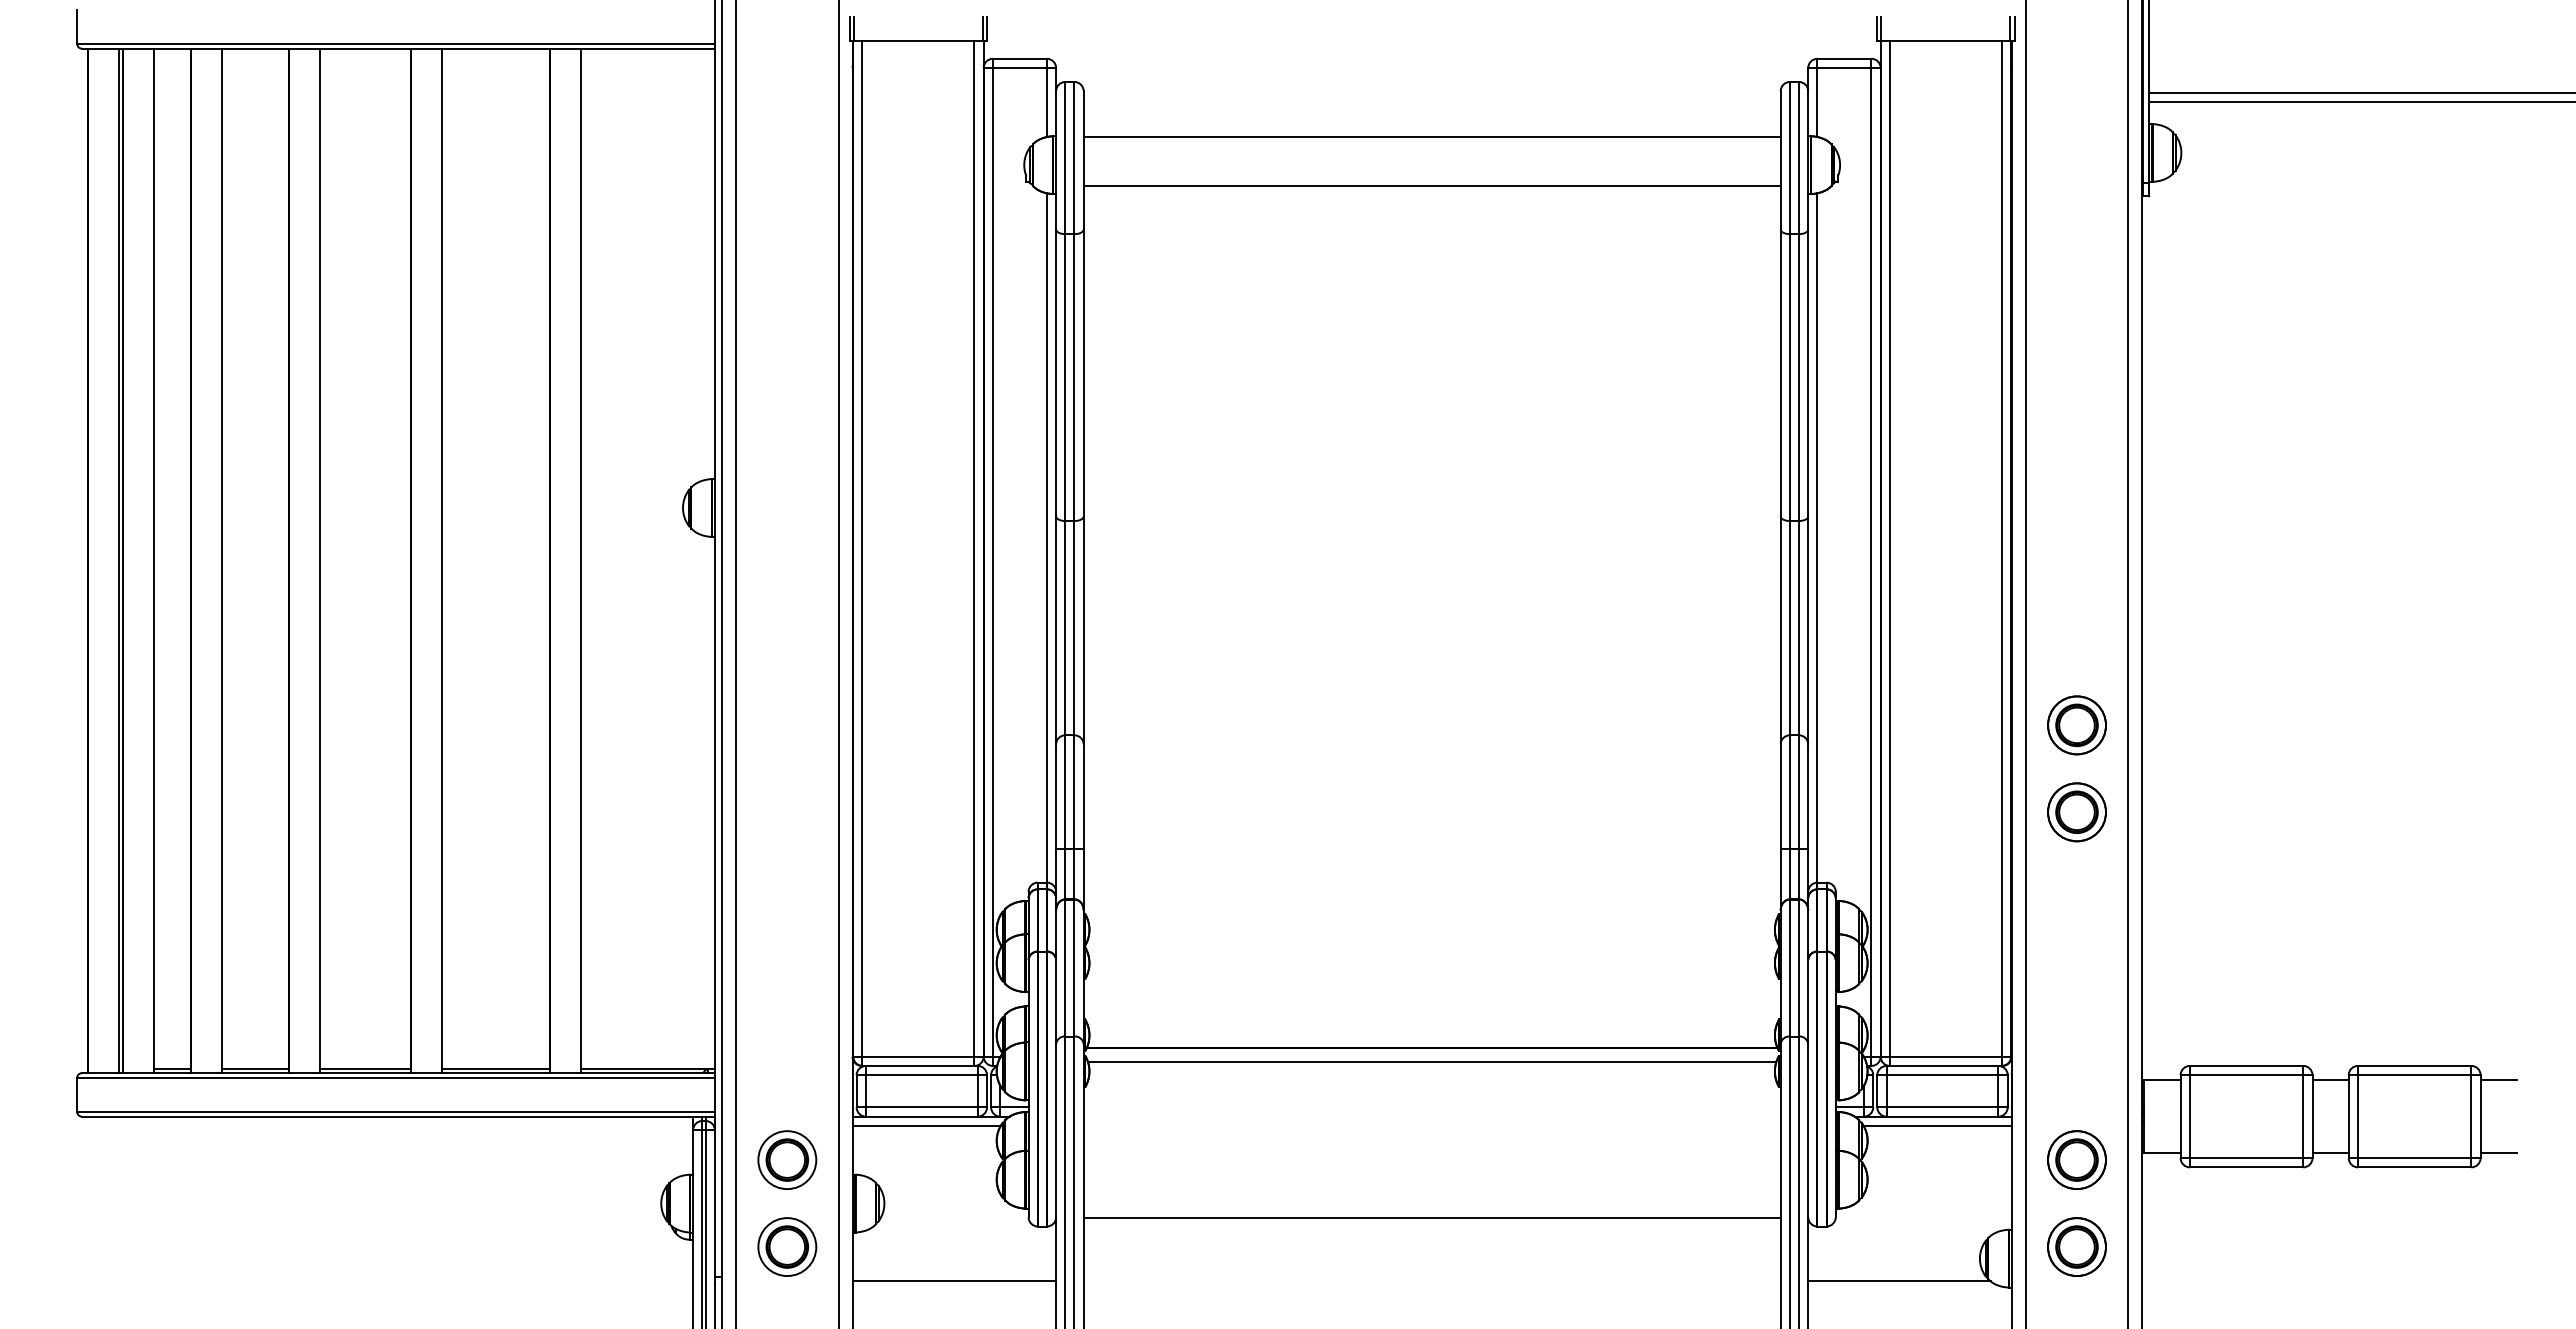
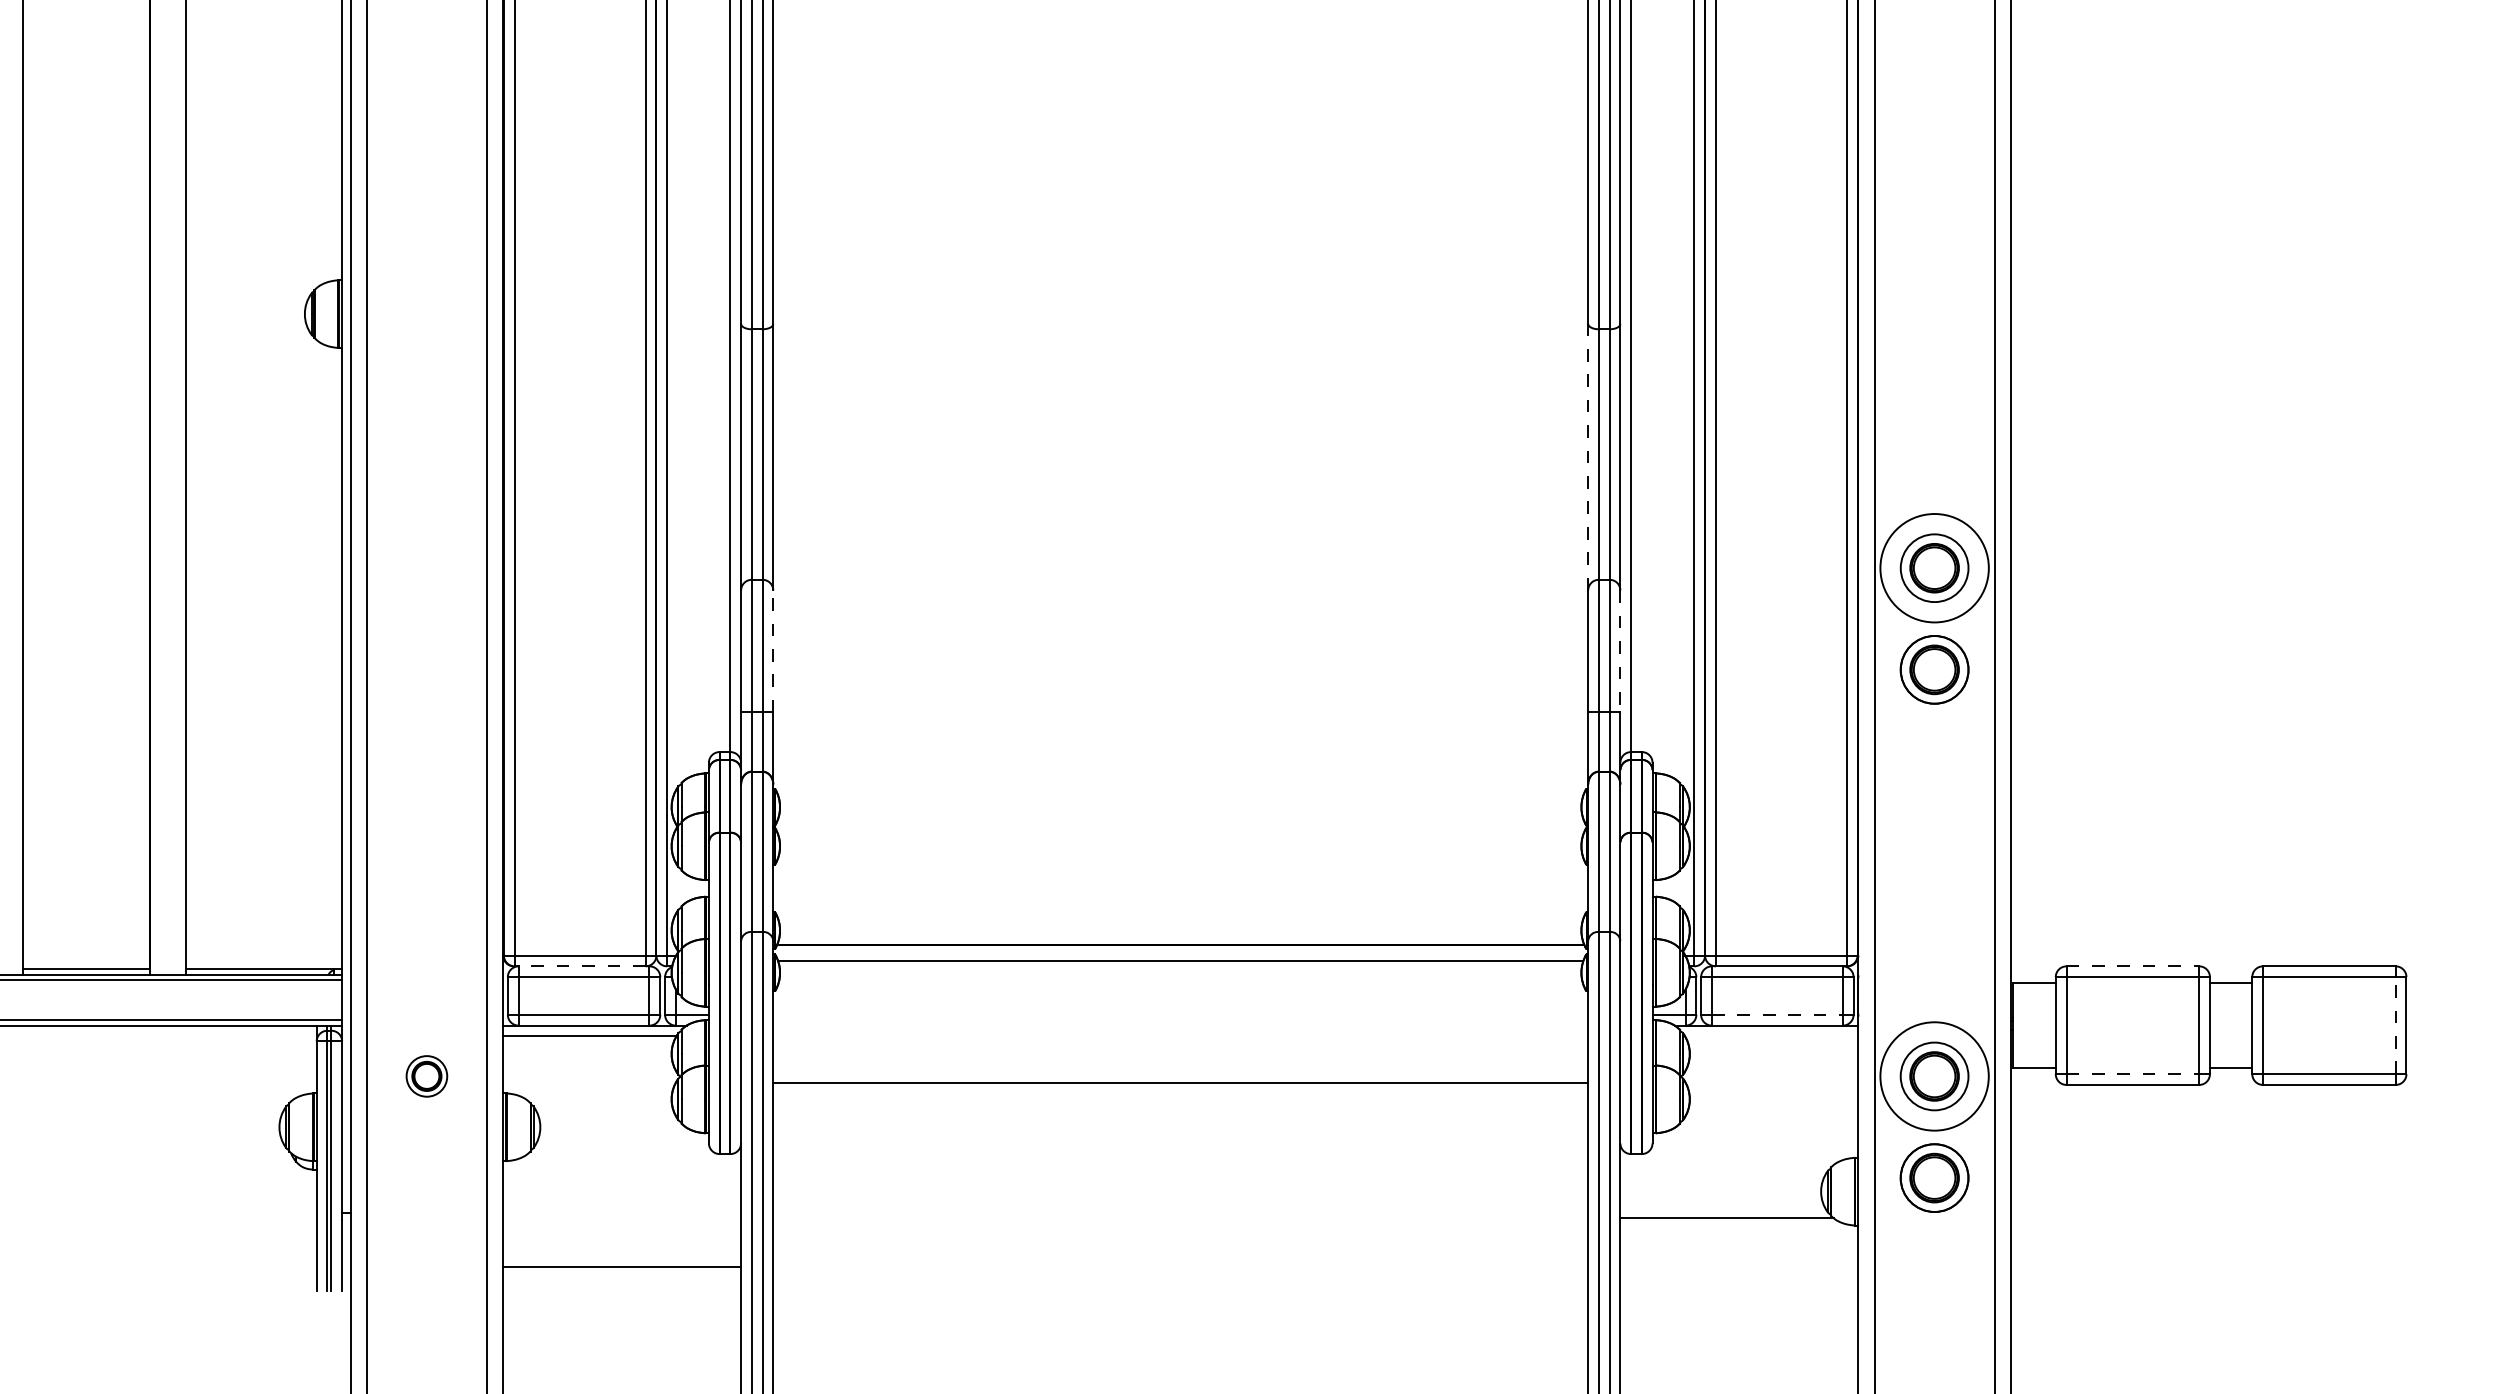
line: (1780, 630) -> (1587, 457), solid -> dashed
circle: (2077, 725) -> (1935, 568), size x1.6
line: (1083, 796) -> (773, 651), solid -> dashed
line: (1808, 797) -> (1620, 652), solid -> dashed
line: (917, 1065) -> (579, 965), solid -> dashed
line: (2246, 1065) -> (2132, 965), solid -> dashed
line: (2498, 1080) -> (2427, 983), removed
line: (1942, 1107) -> (1777, 1014), solid -> dashed
line: (2471, 1116) -> (2395, 1025), solid -> dashed
line: (1937, 1125) -> (1771, 1035), removed
line: (2498, 1152) -> (2427, 1067), removed
line: (2246, 1158) -> (2132, 1074), solid -> dashed
part: (787, 1159) -> (427, 1075), size x0.6
circle: (2076, 1160) -> (1934, 1076), size x1.6
line: (1431, 1217) -> (1179, 1082), moved
part: (787, 1246) -> (427, 1177), removed
line: (954, 1281) -> (622, 1267), moved

